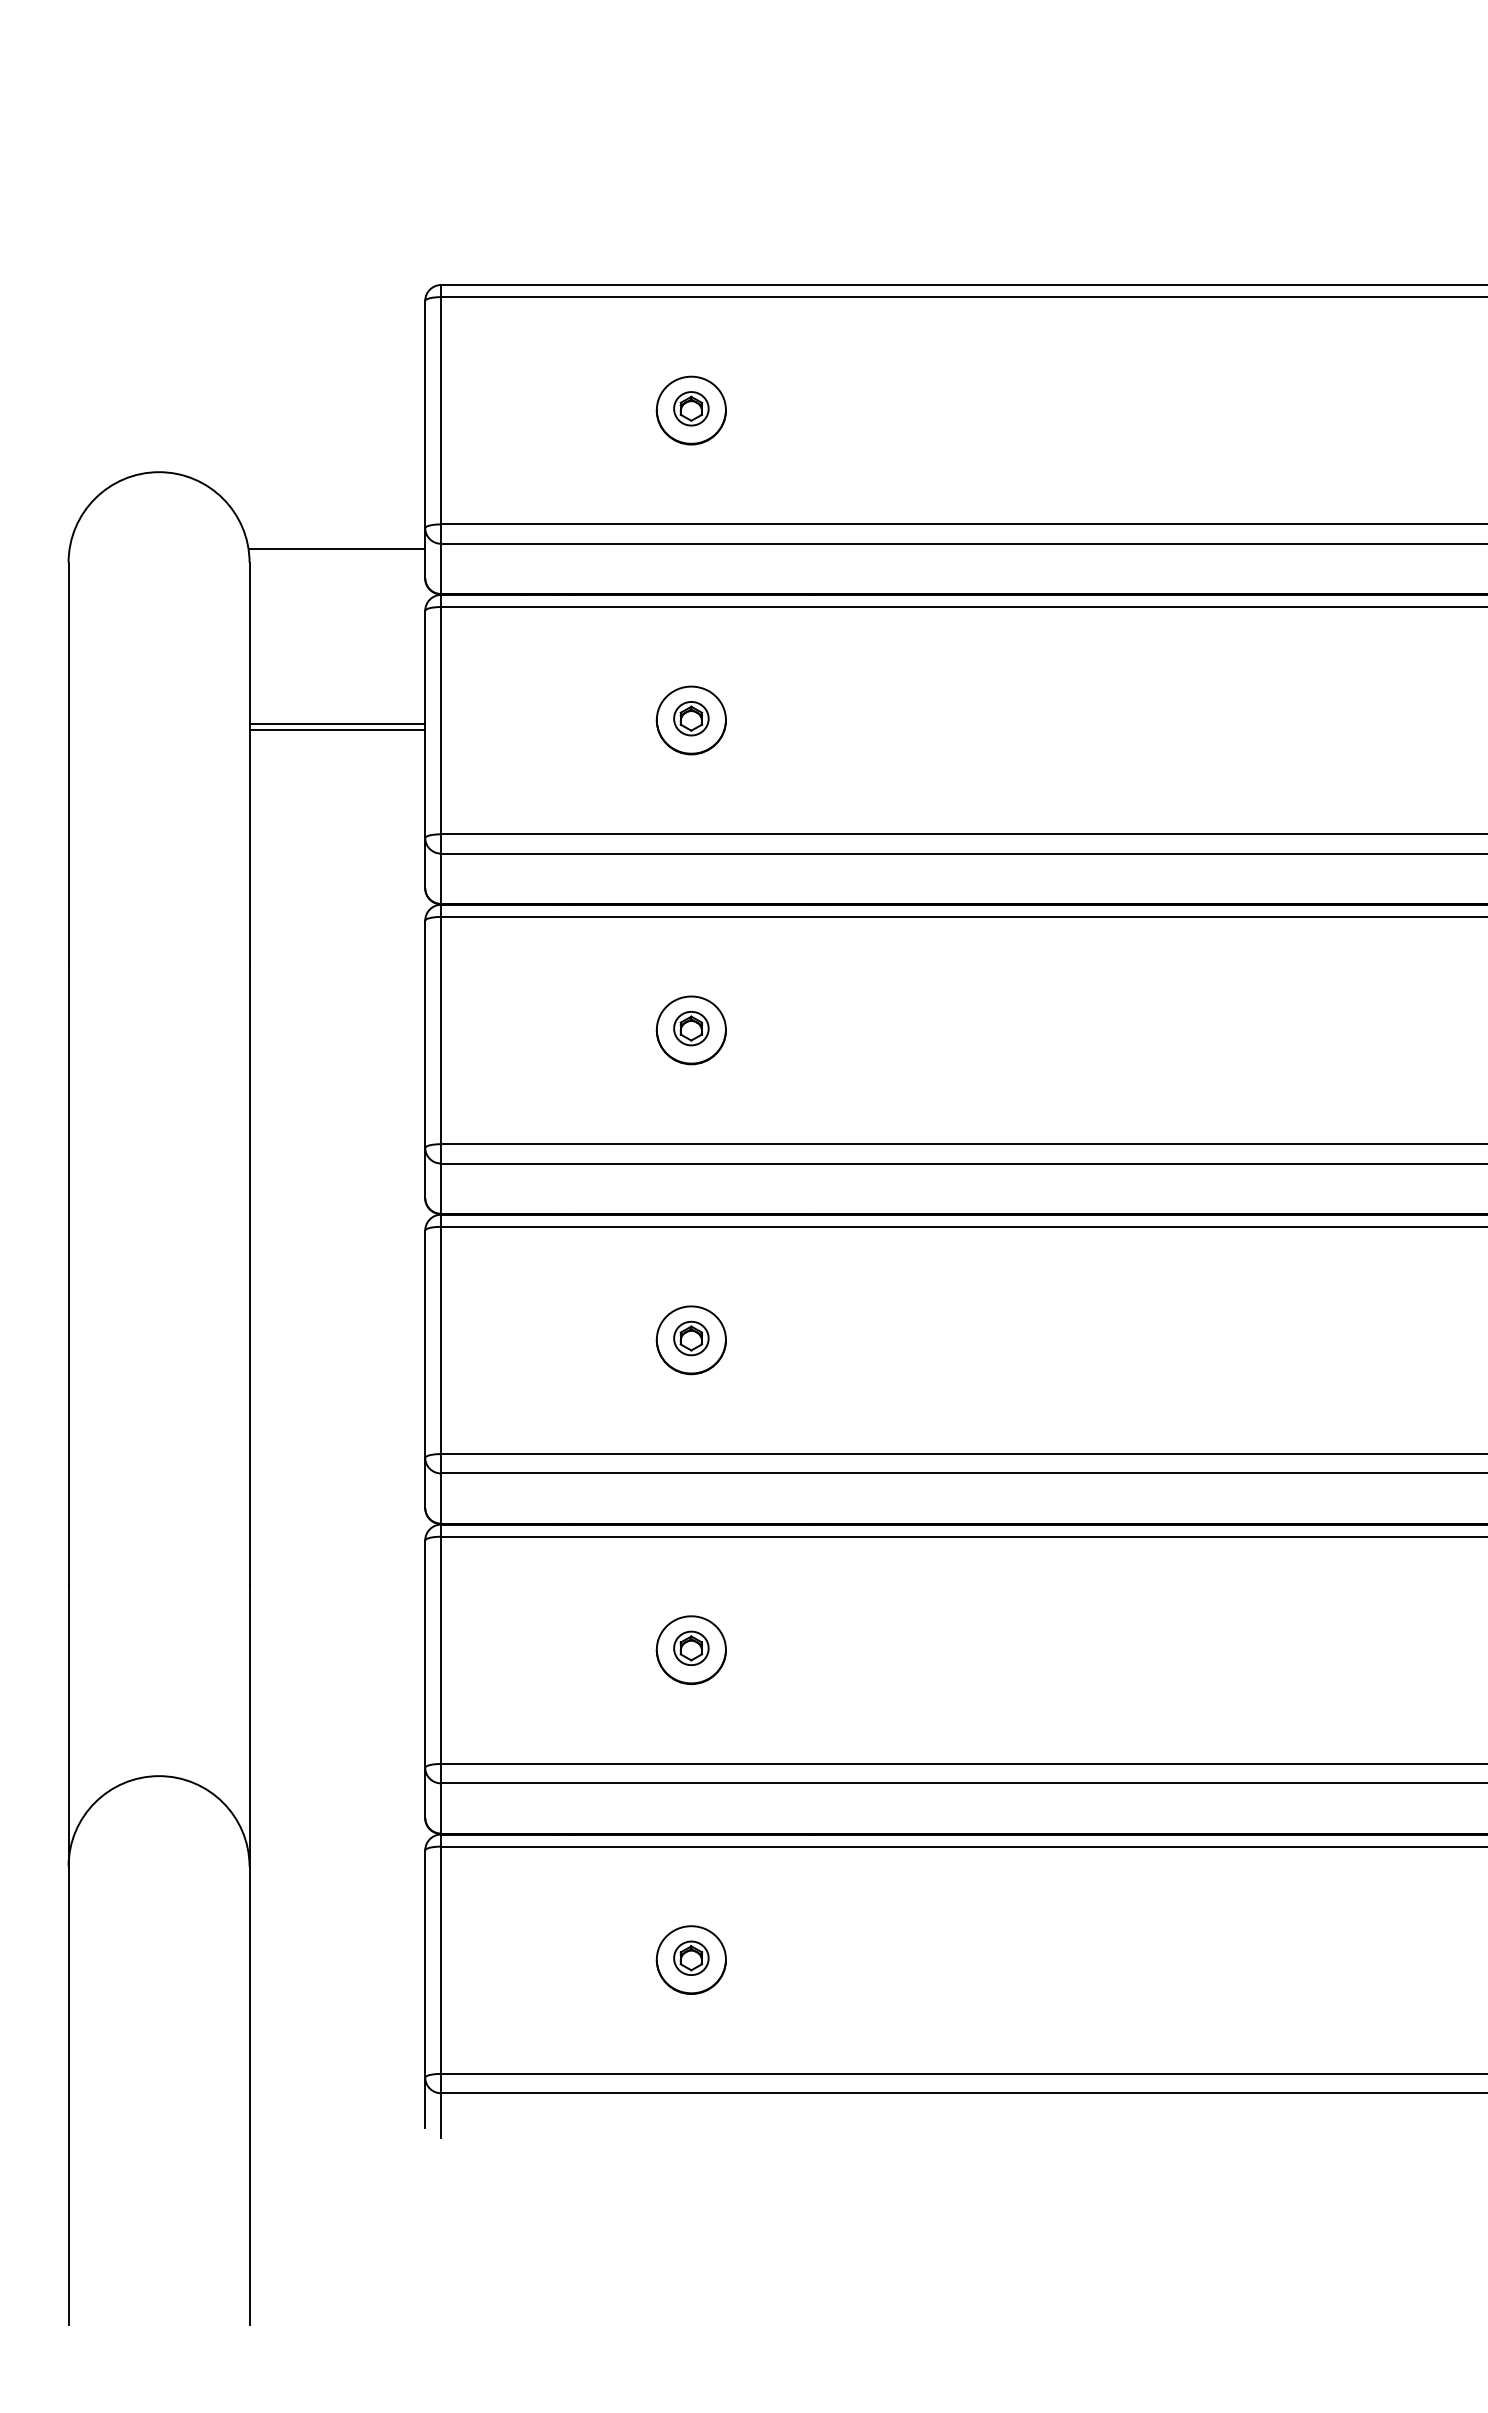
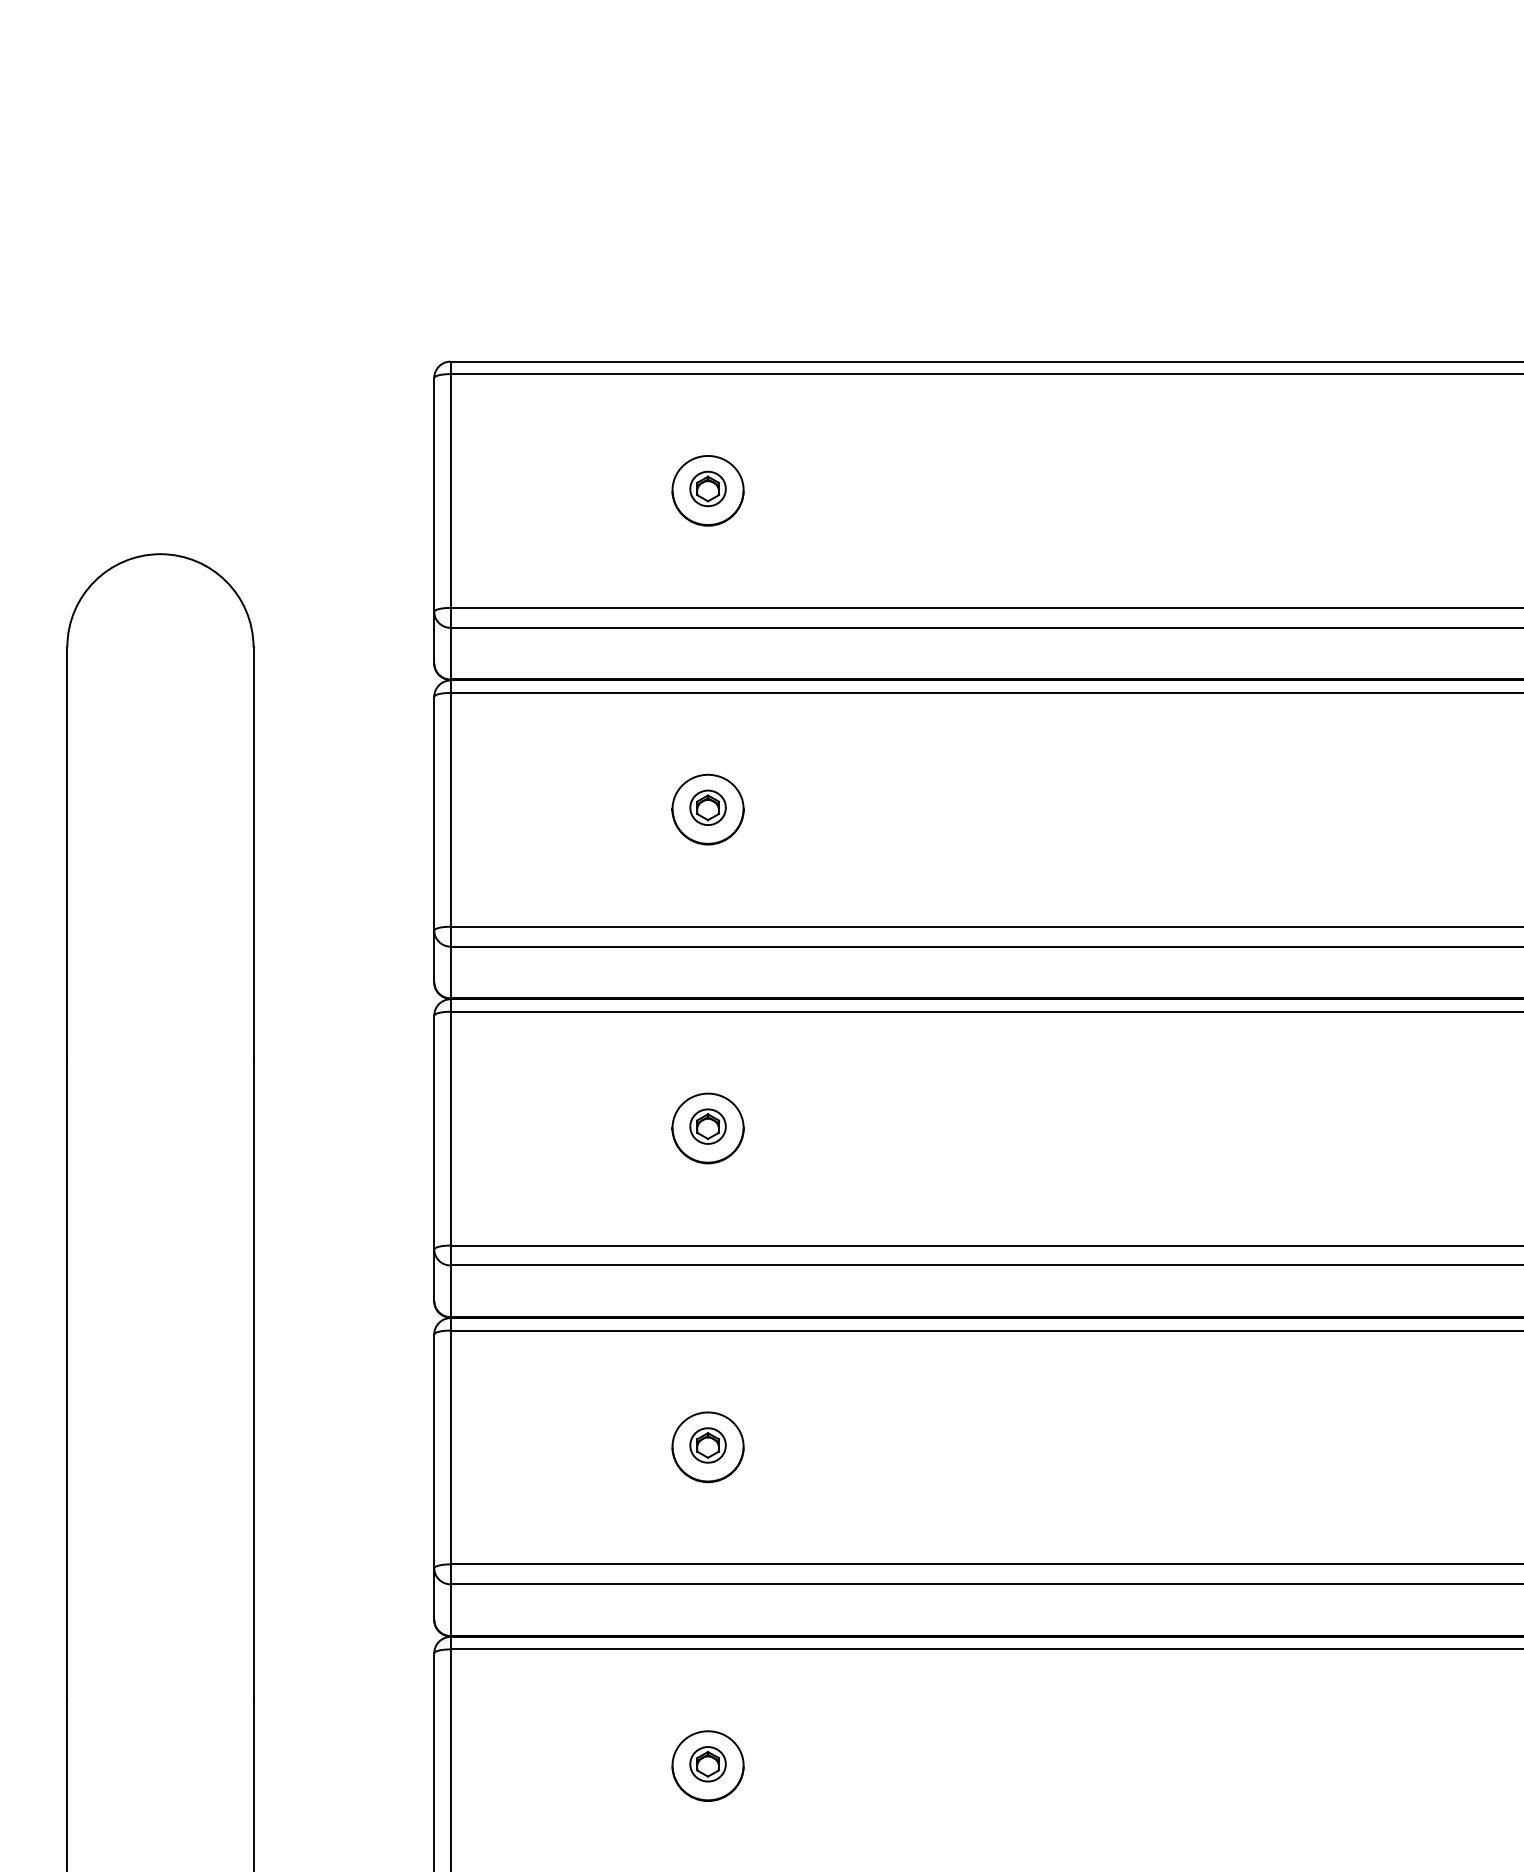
line: (336, 548) -> (342, 632), removed
line: (337, 724) -> (343, 813), removed
line: (337, 730) -> (343, 819), removed

